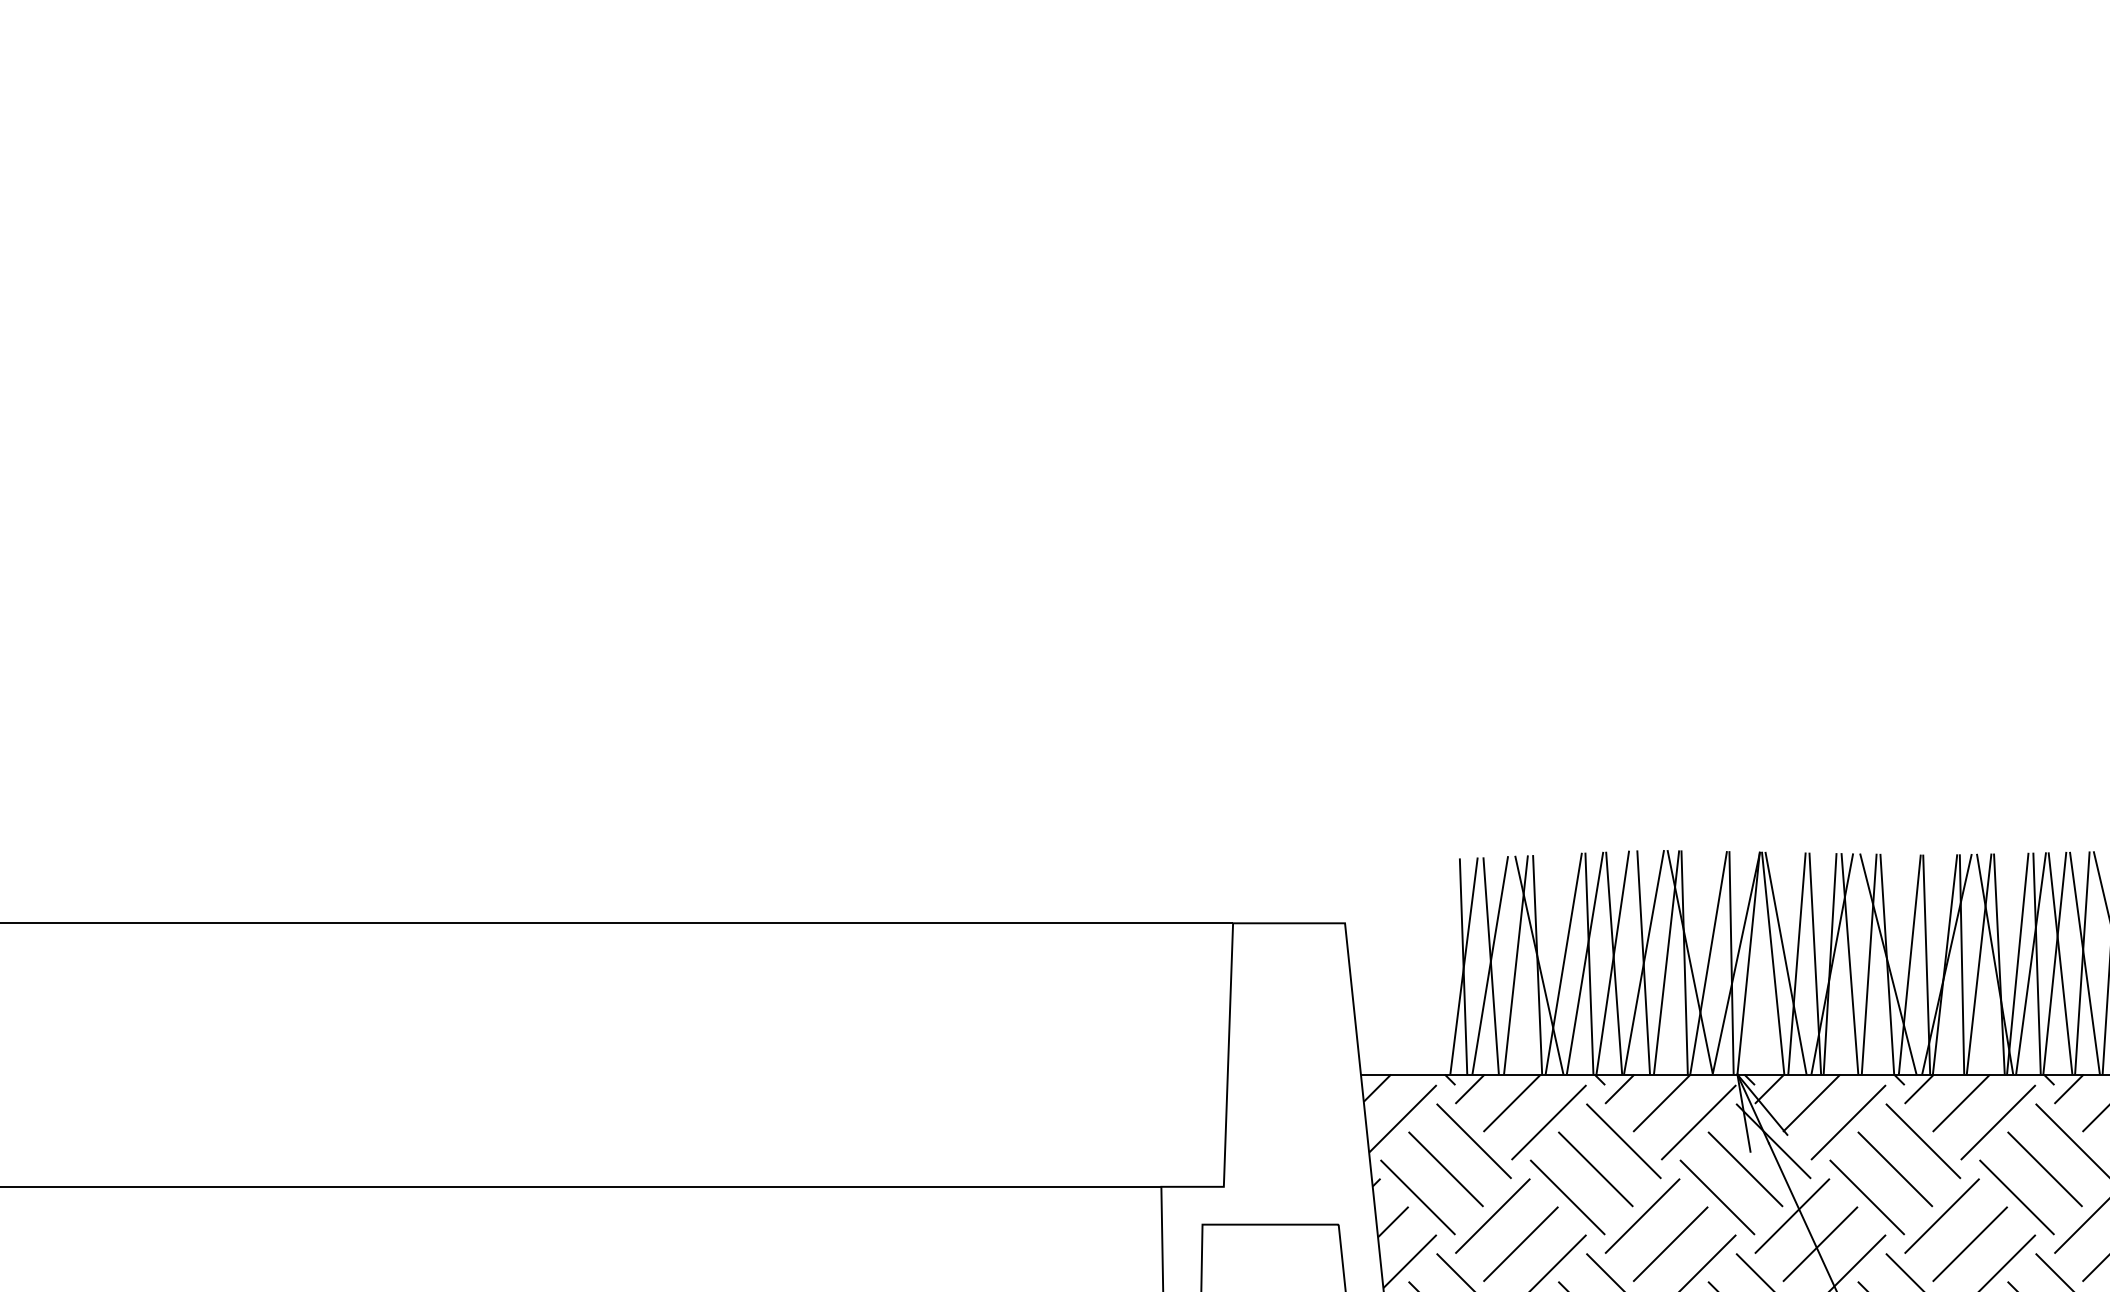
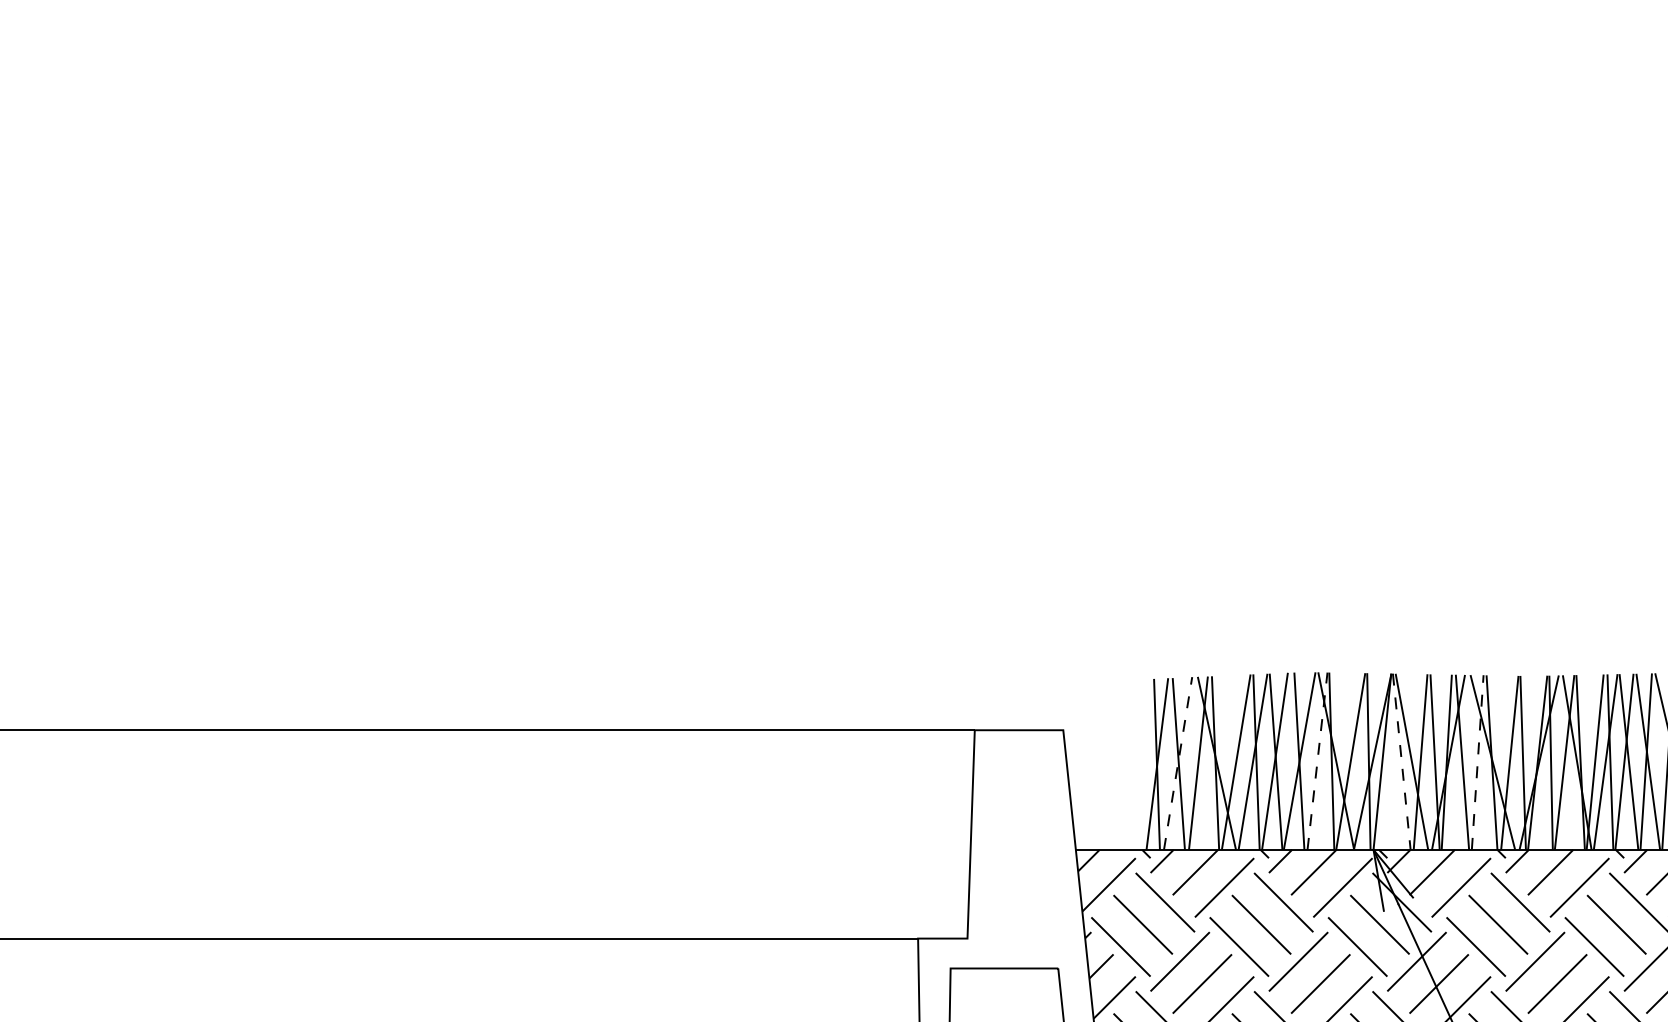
line: (1666, 962) -> (1317, 761), solid -> dashed
line: (1773, 963) -> (1402, 762), solid -> dashed
line: (1869, 964) -> (1477, 762), solid -> dashed
line: (1490, 965) -> (1178, 763), solid -> dashed

